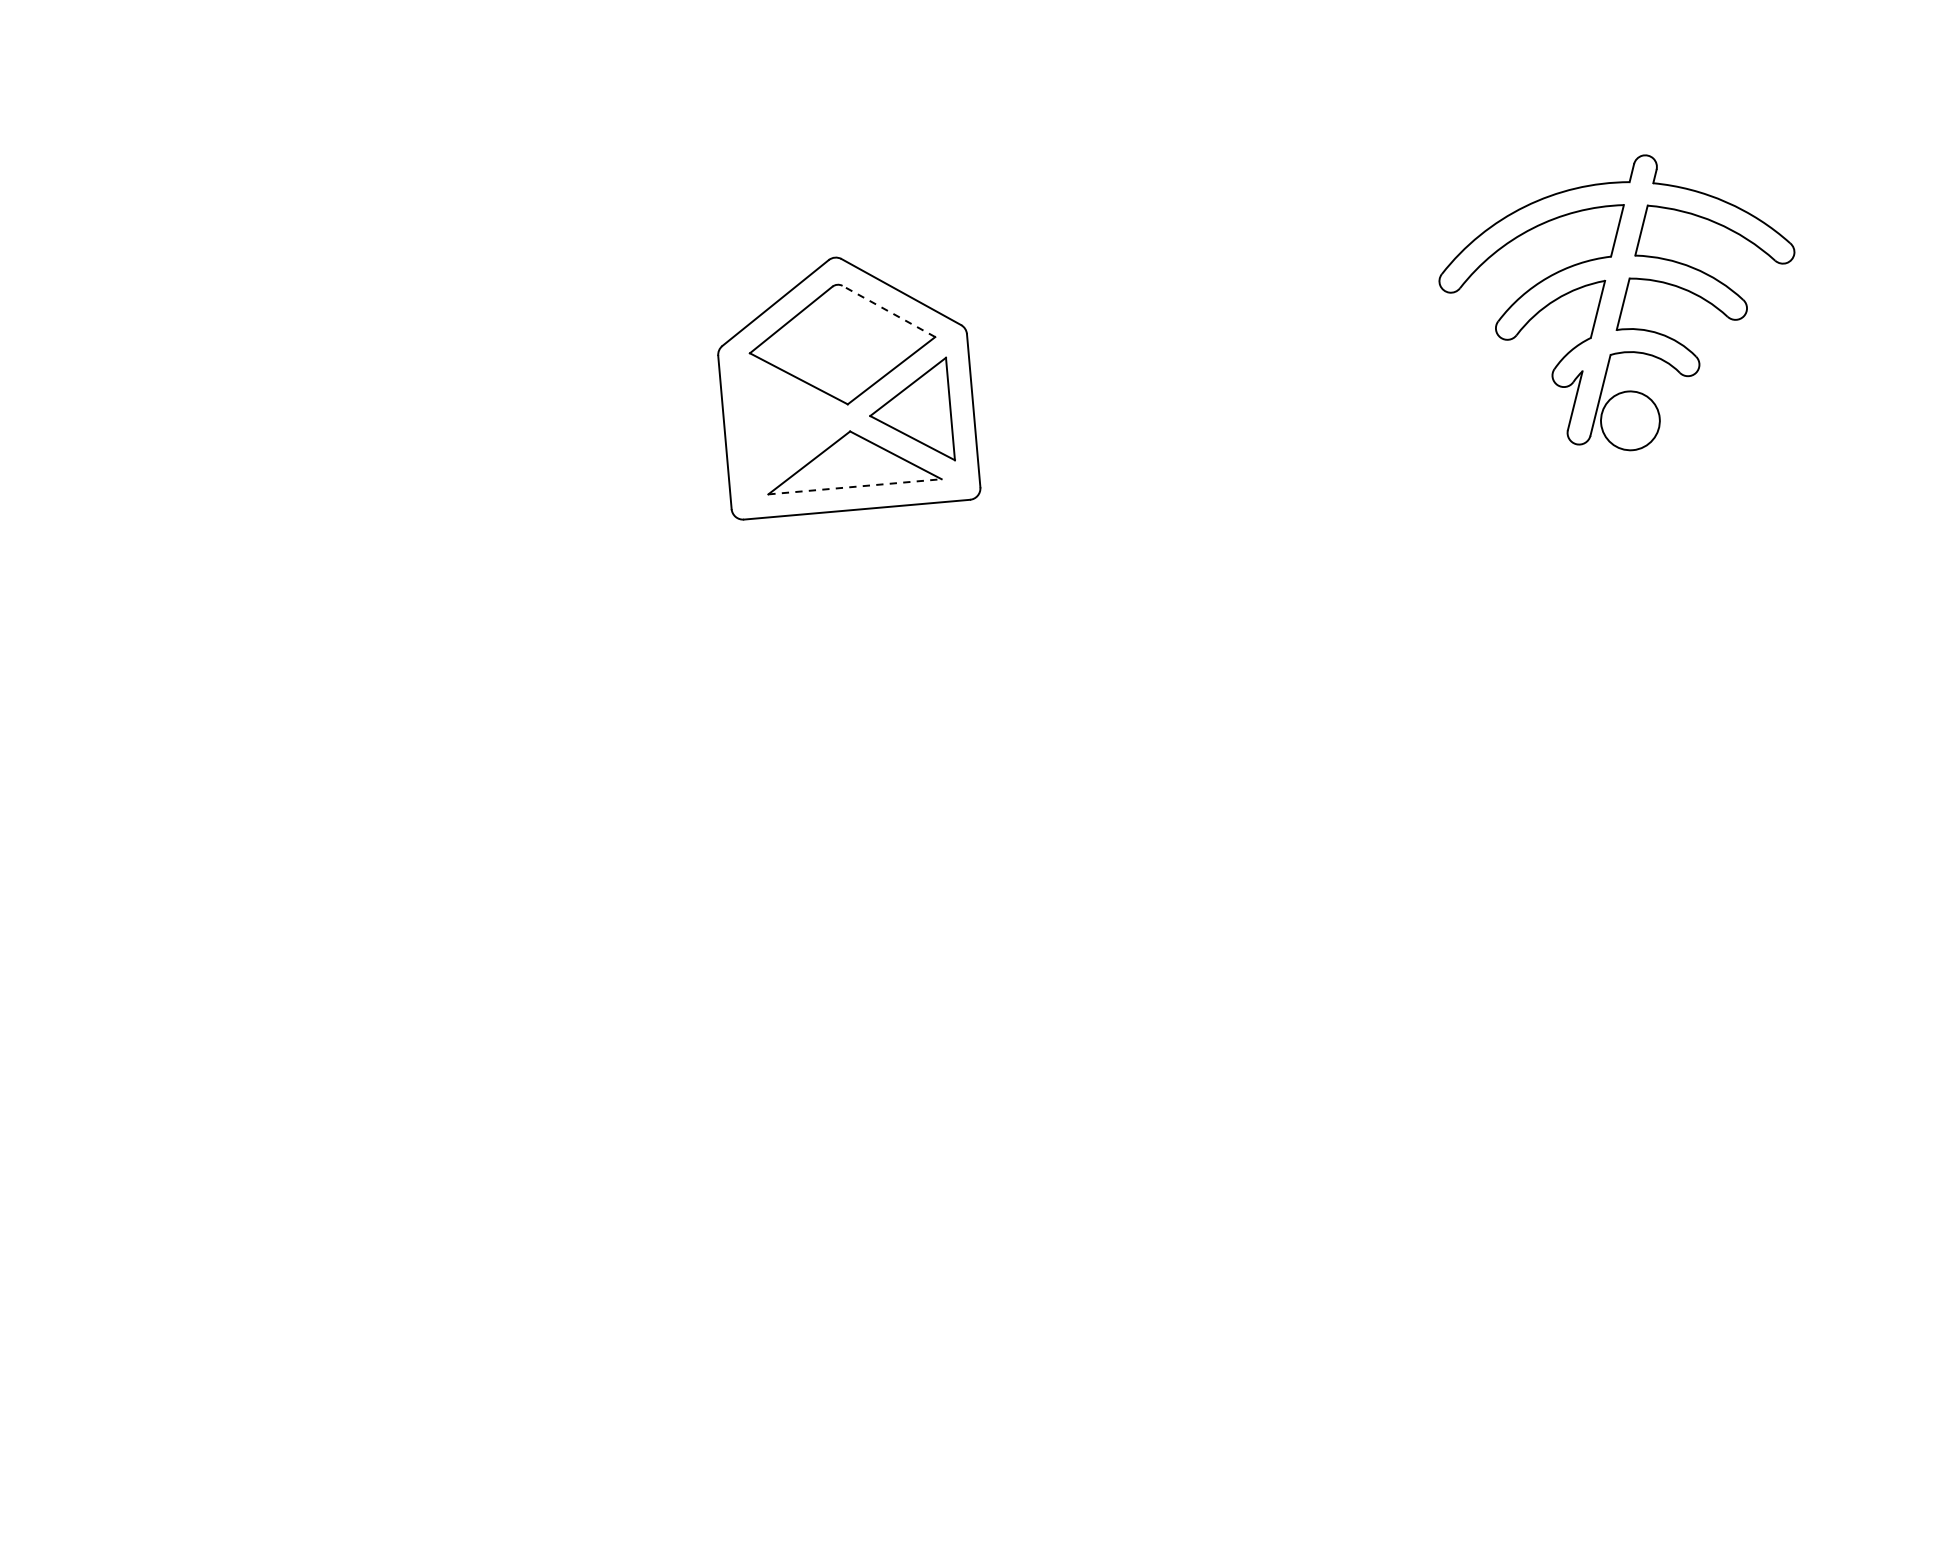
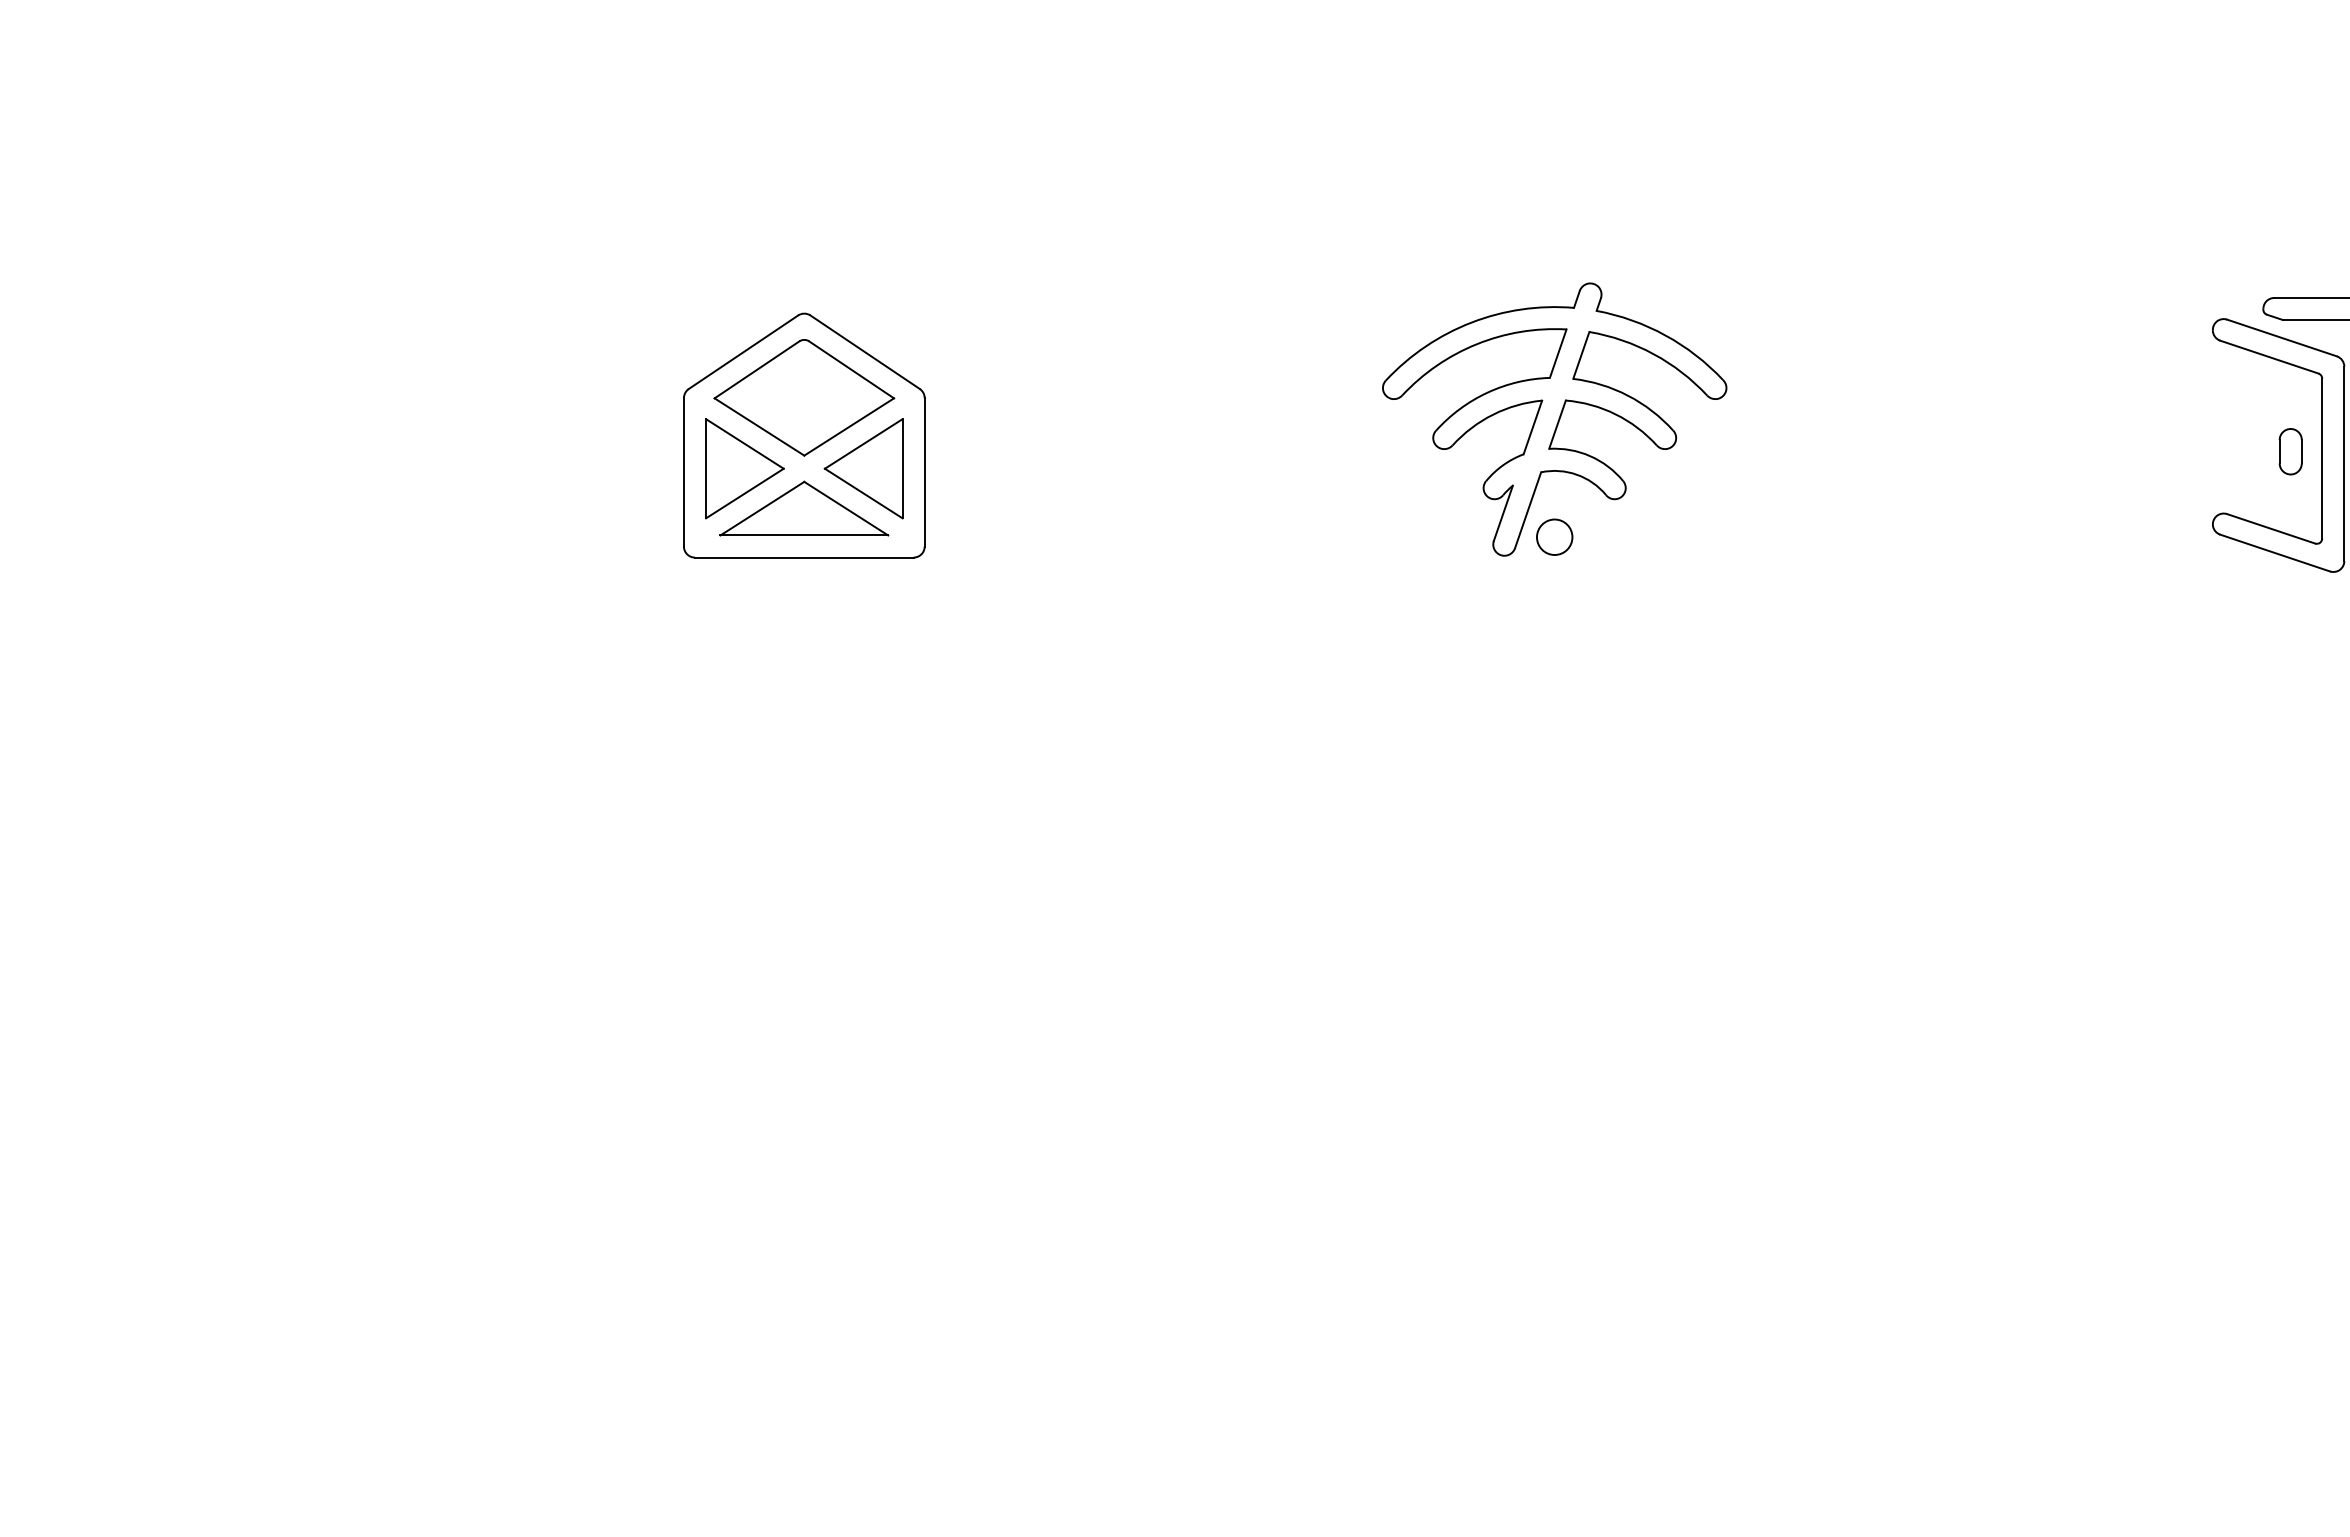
line: (888, 311) -> (851, 369), dashed -> solid
circle: (1630, 421) -> (1554, 537), size x0.62
part: (787, 423) -> (744, 468), added
line: (855, 486) -> (804, 535), dashed -> solid

